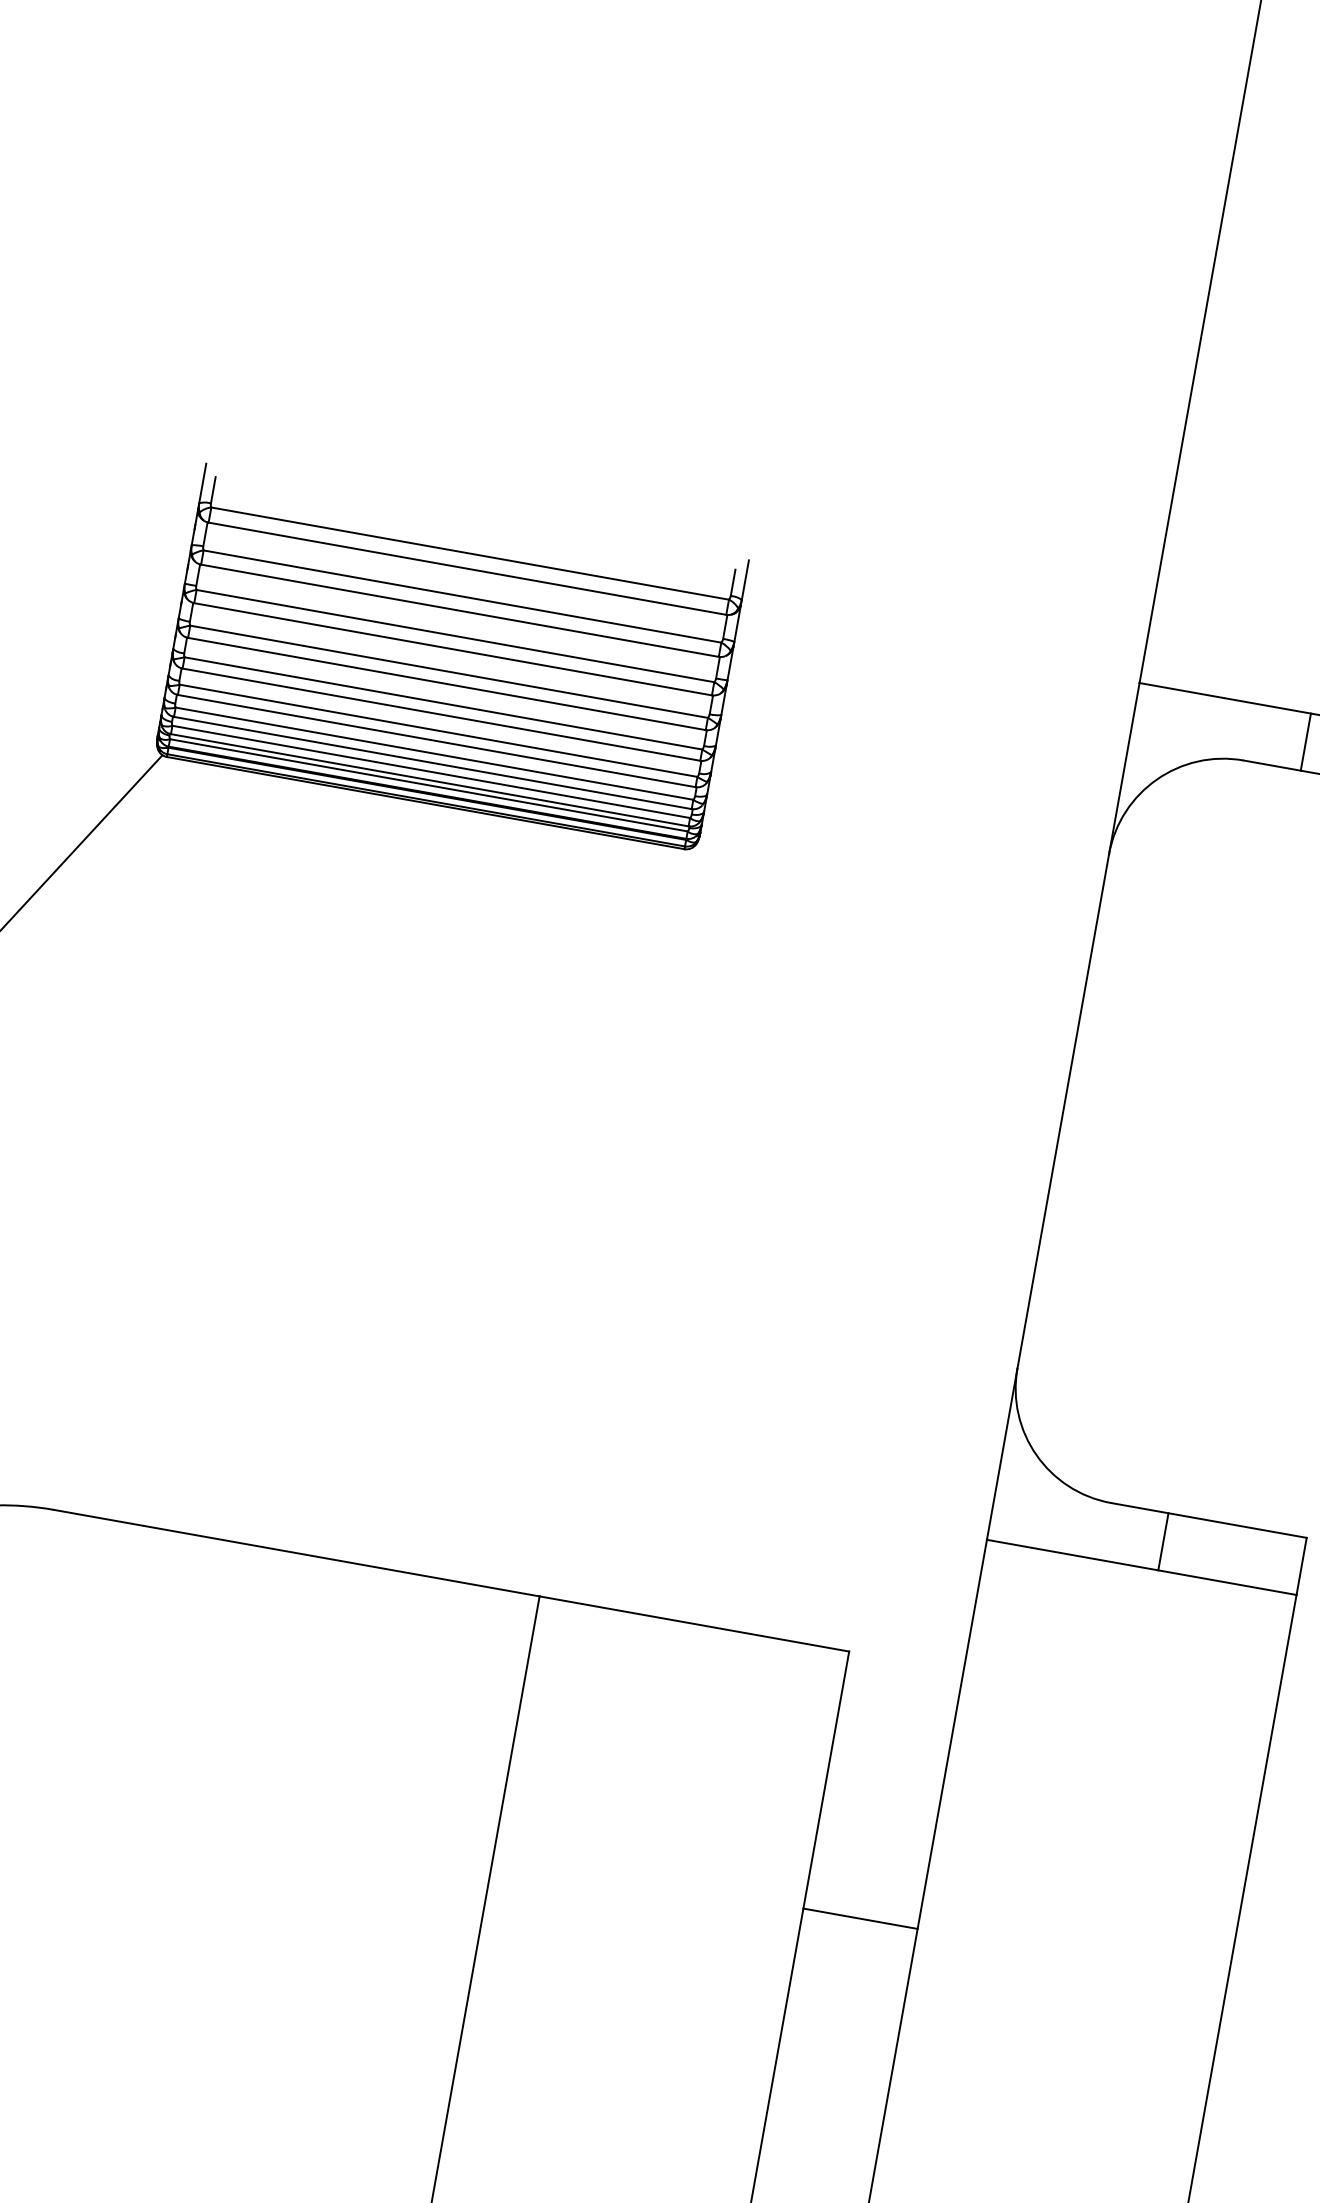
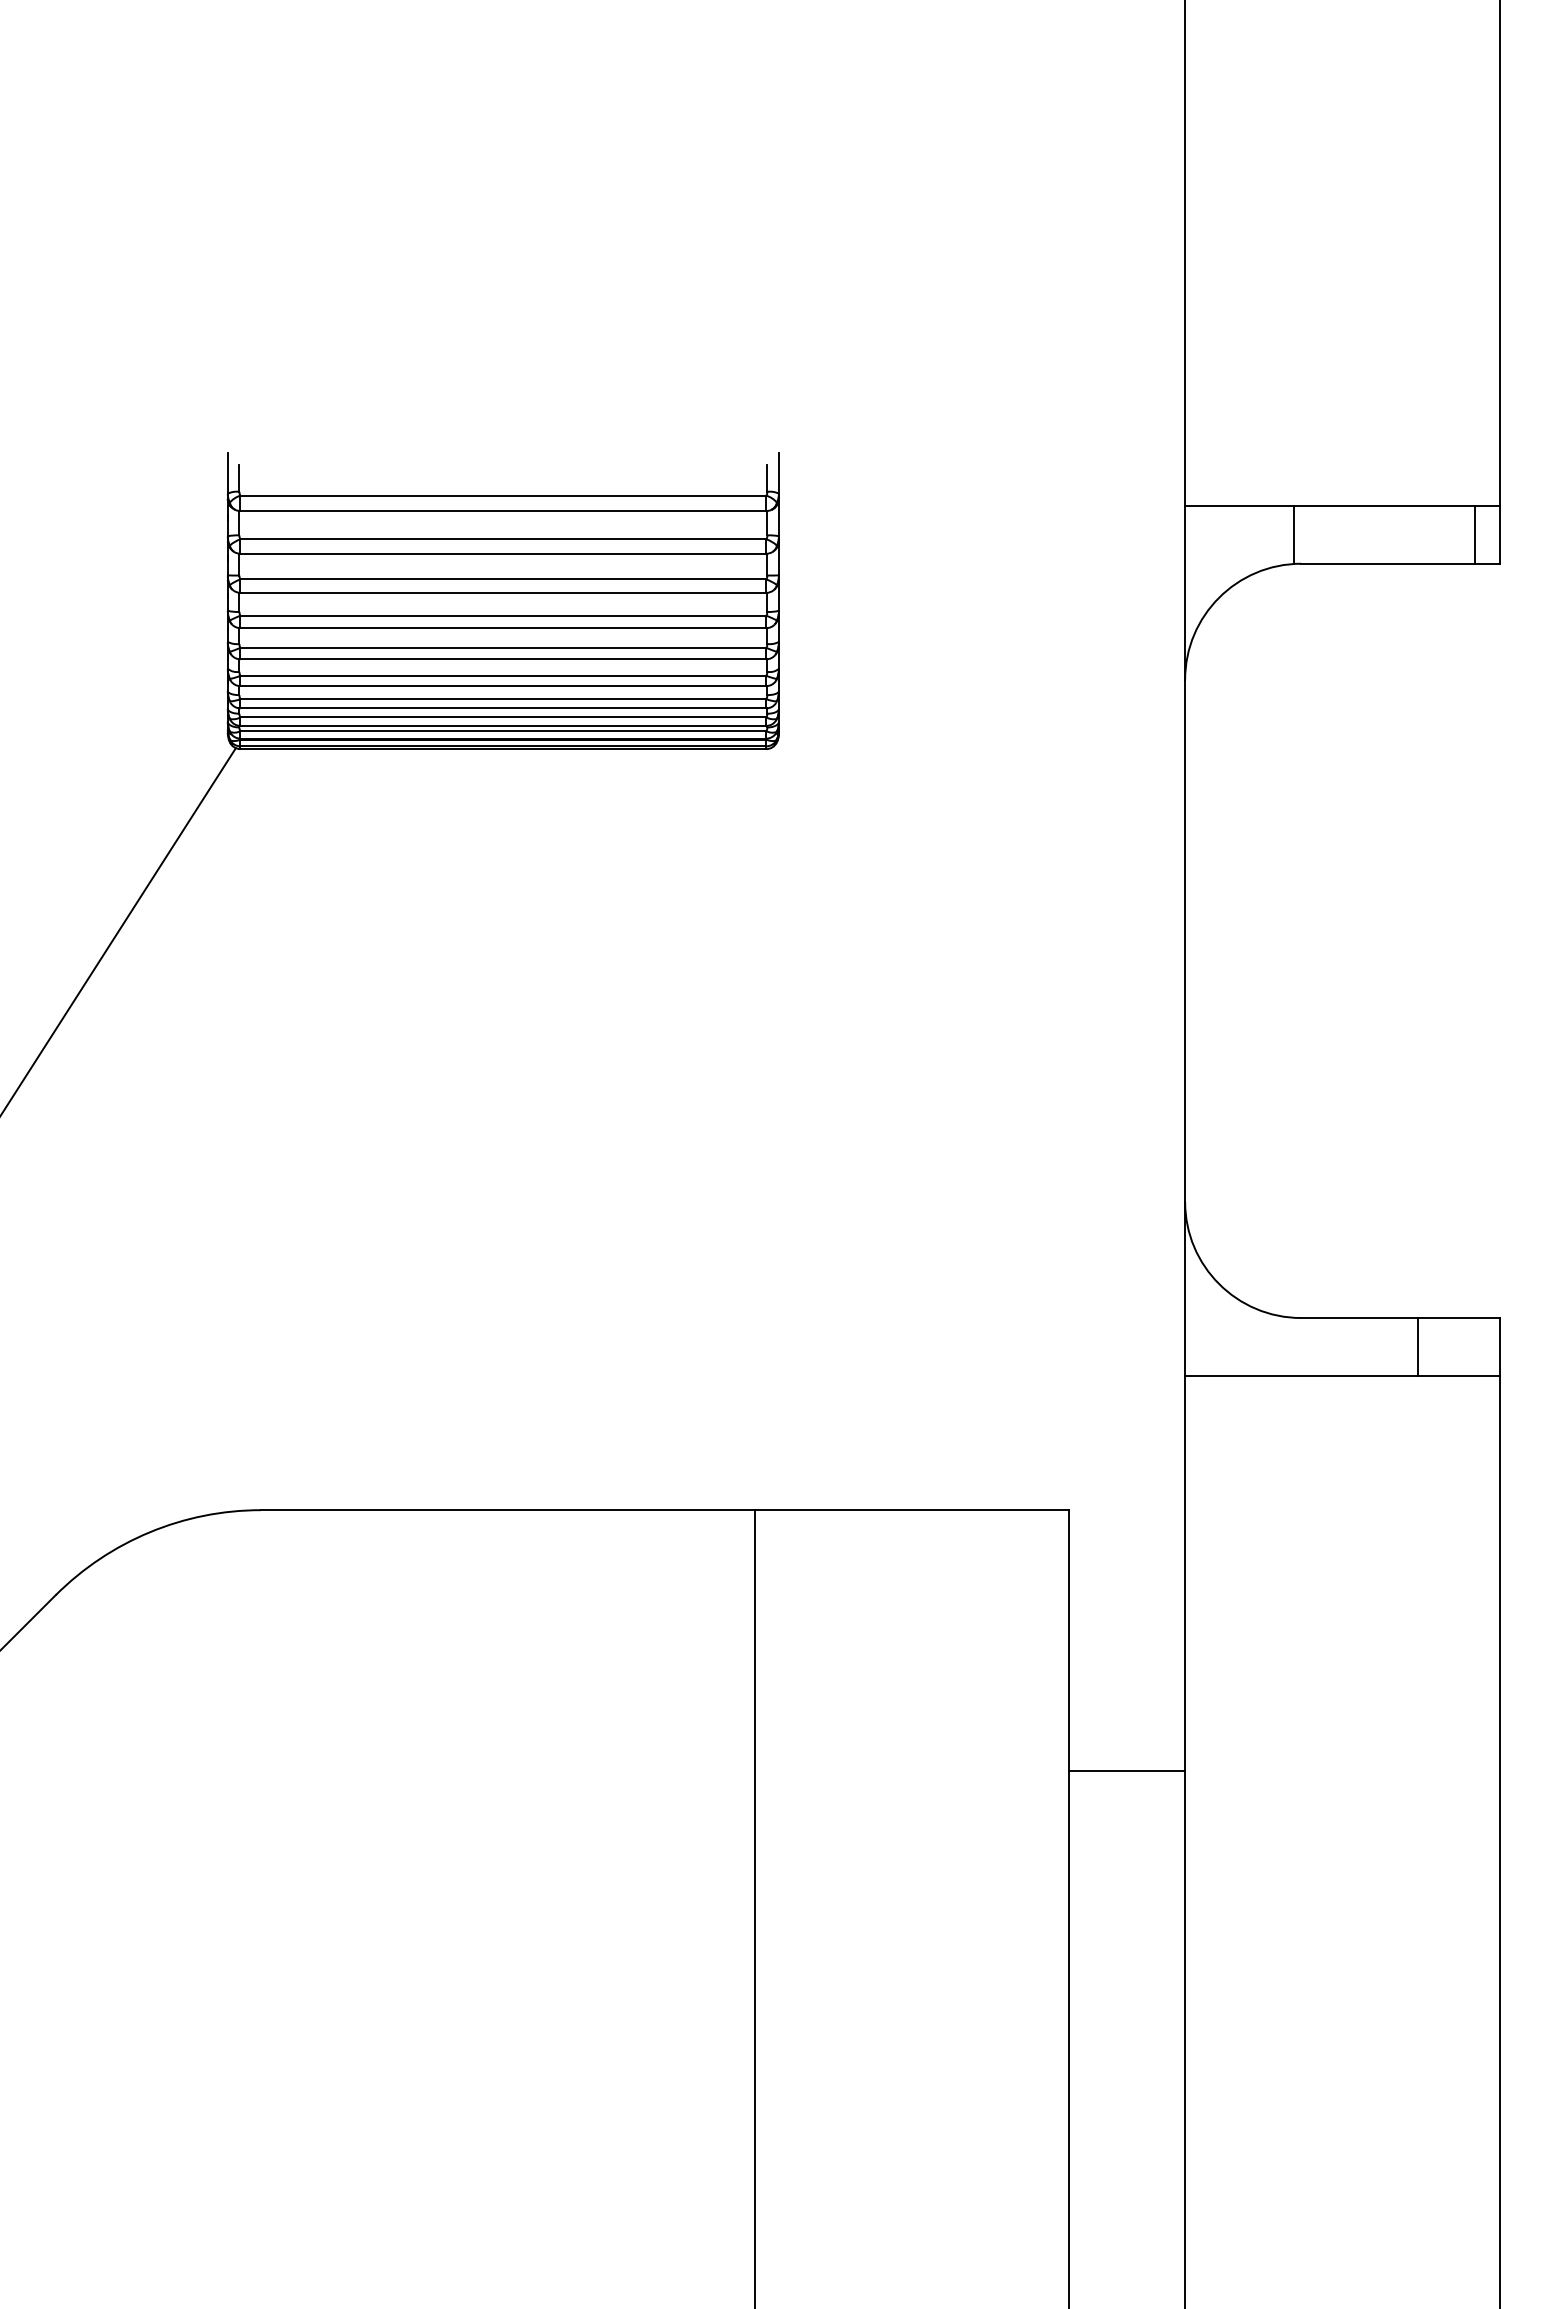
line: (1306, 741) -> (1294, 534), moved
line: (1163, 1542) -> (1418, 1347), moved

